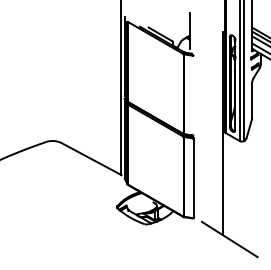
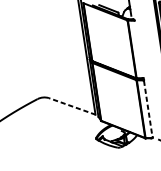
line: (91, 158) -> (72, 106), solid -> dashed
line: (193, 178) -> (148, 109), solid -> dashed

